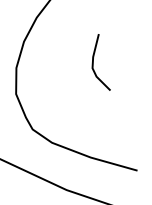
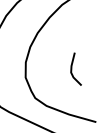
line: (94, 61) -> (72, 68), moved

